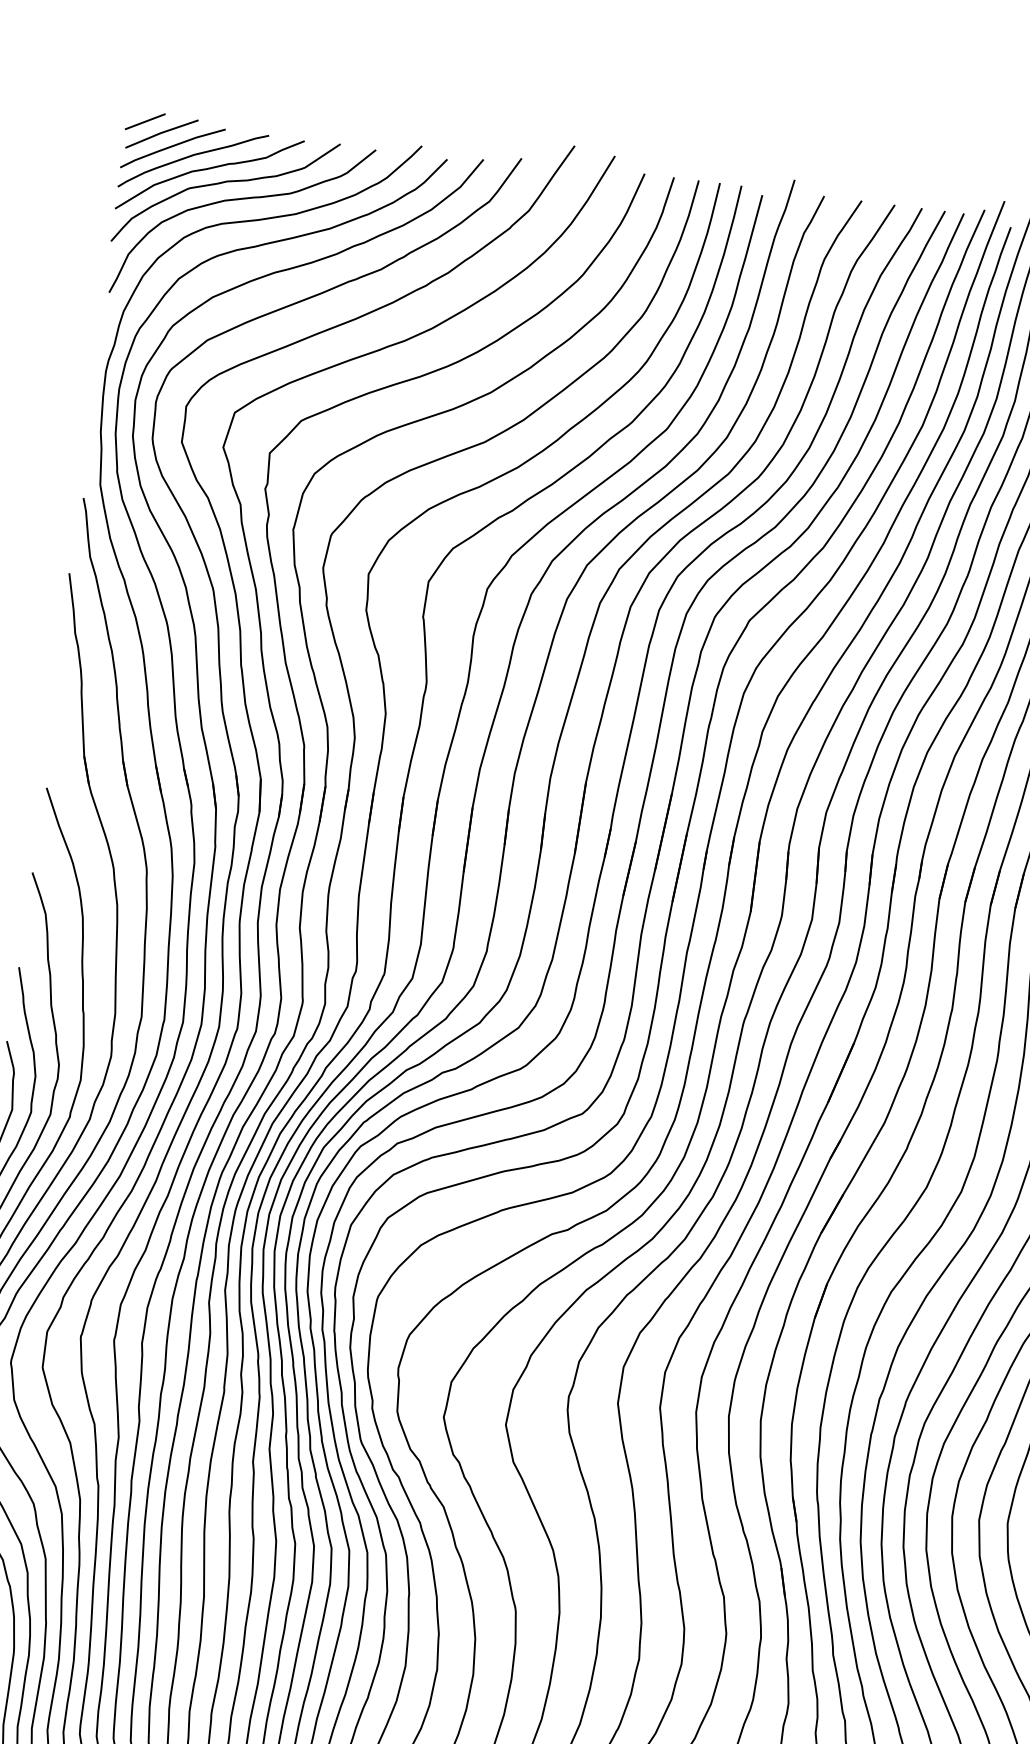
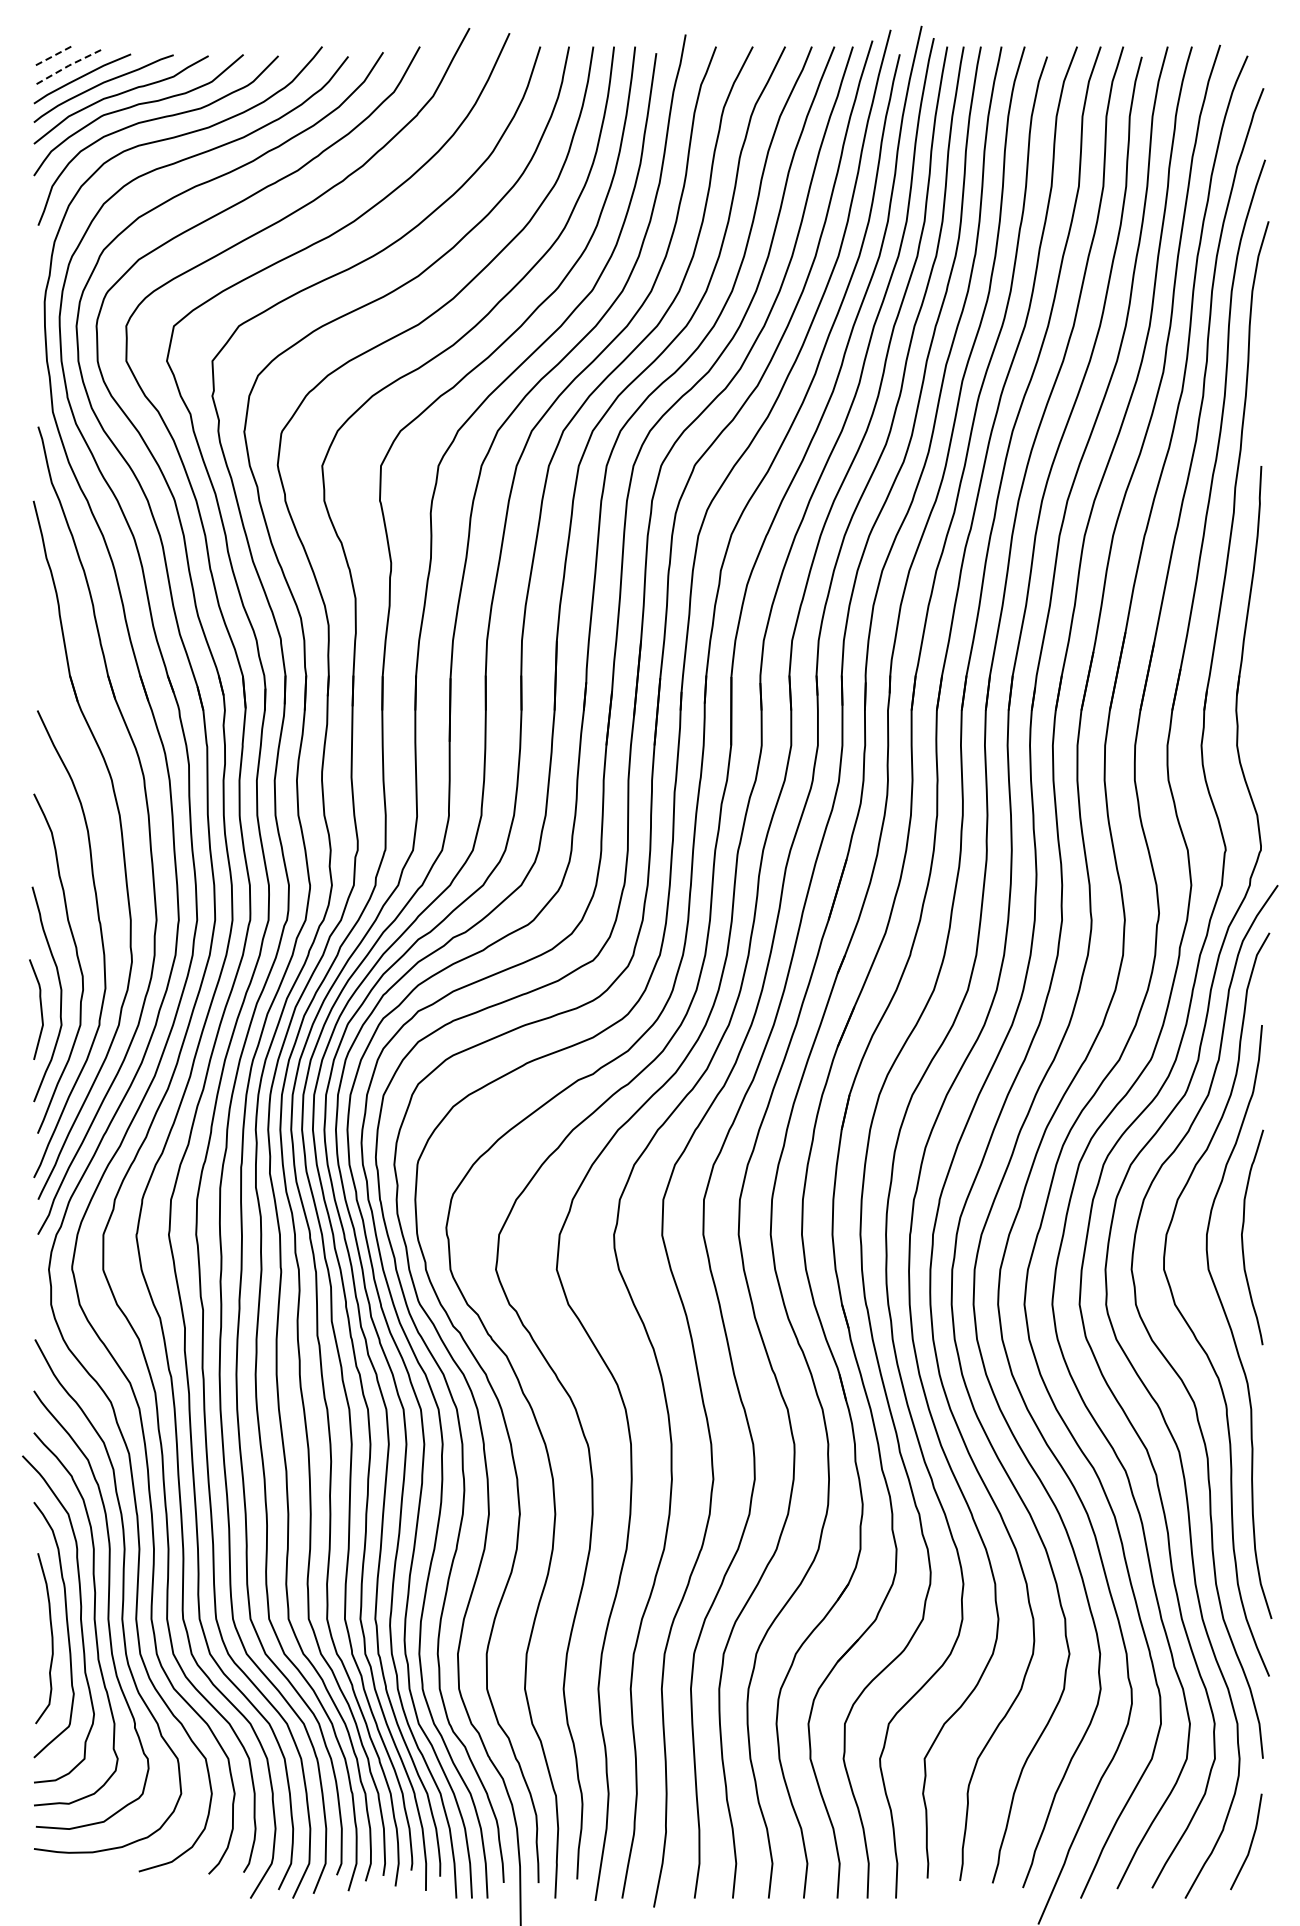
line: (145, 121) -> (52, 56), solid -> dashed
line: (160, 132) -> (68, 65), solid -> dashed

